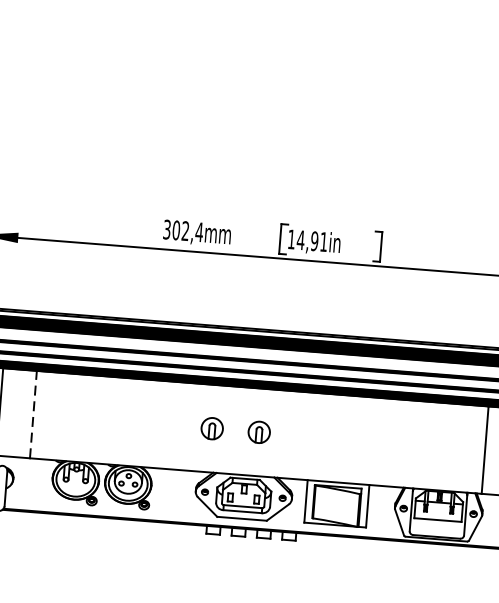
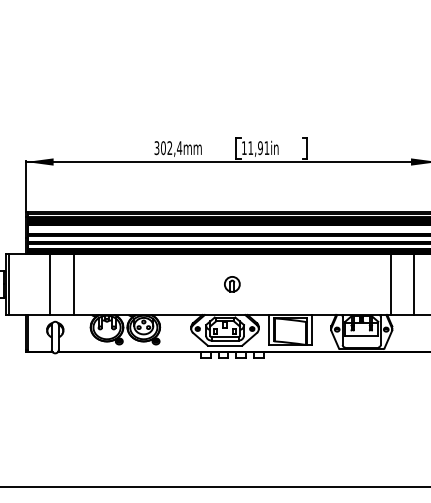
text: (300, 239) -> (250, 147), 14,91in -> 11,91in
line: (32, 414) -> (73, 284), dashed -> solid
part: (212, 428) -> (199, 284), removed

